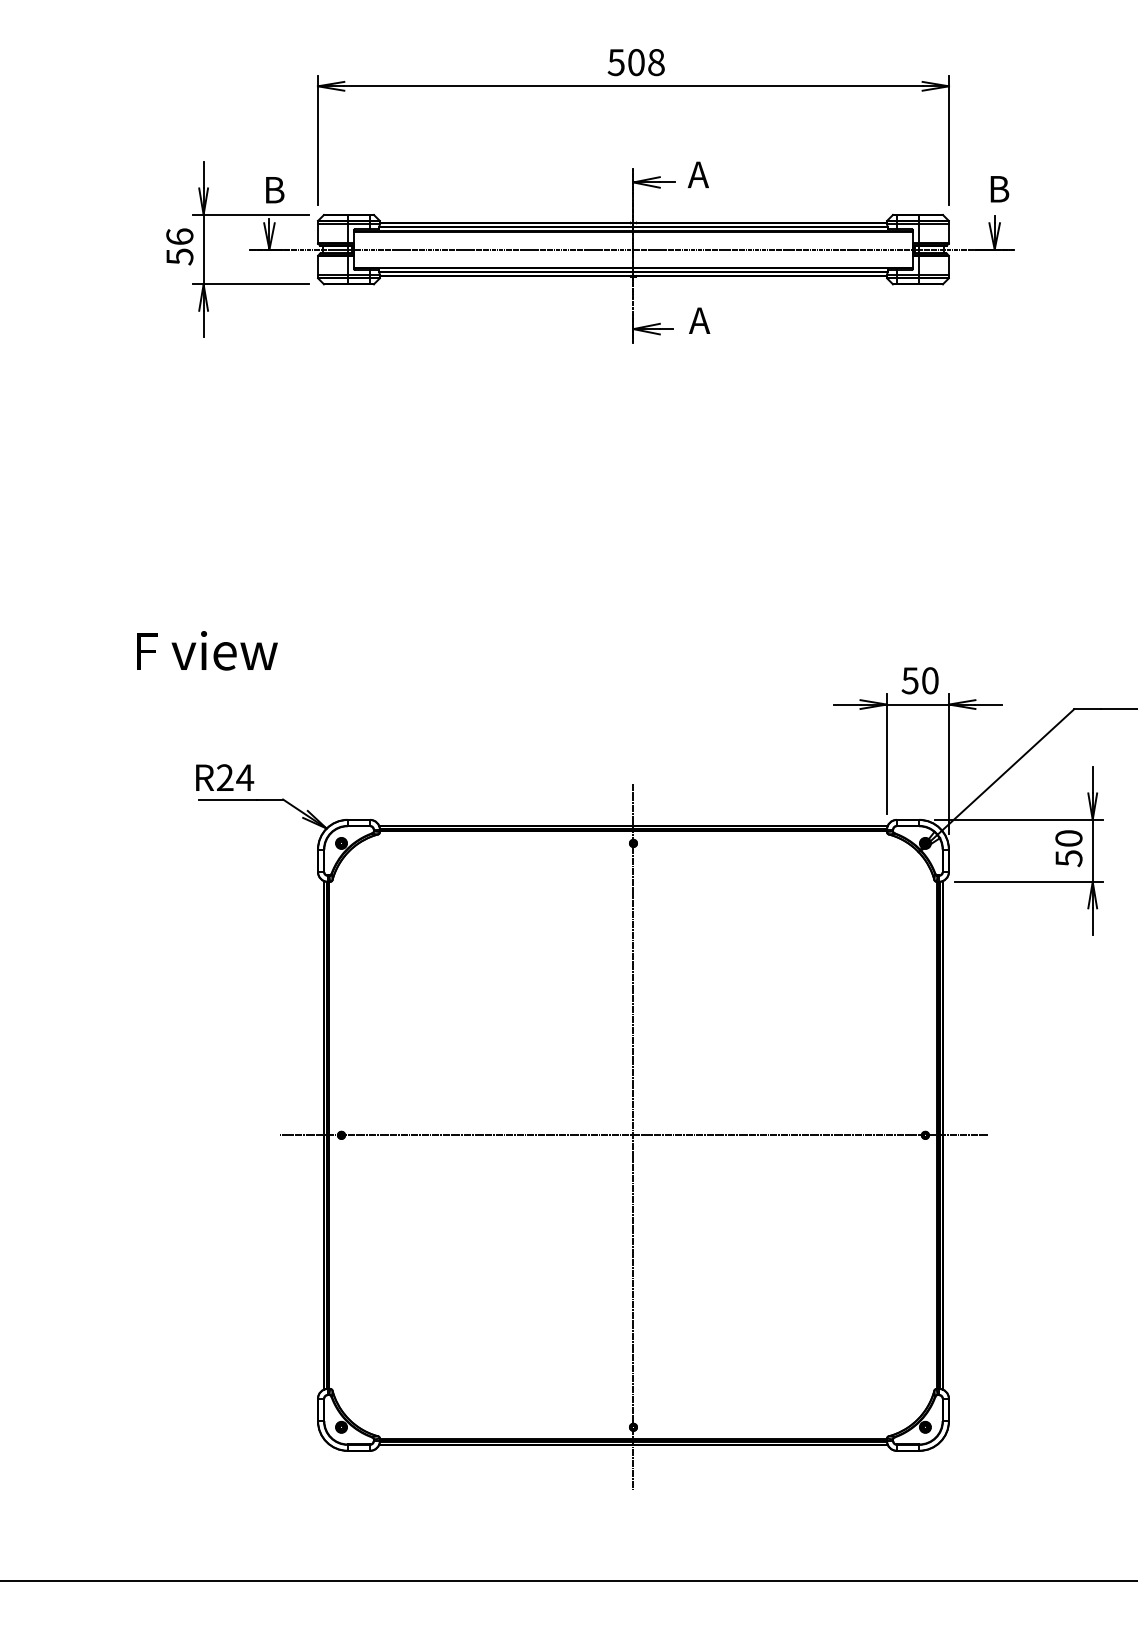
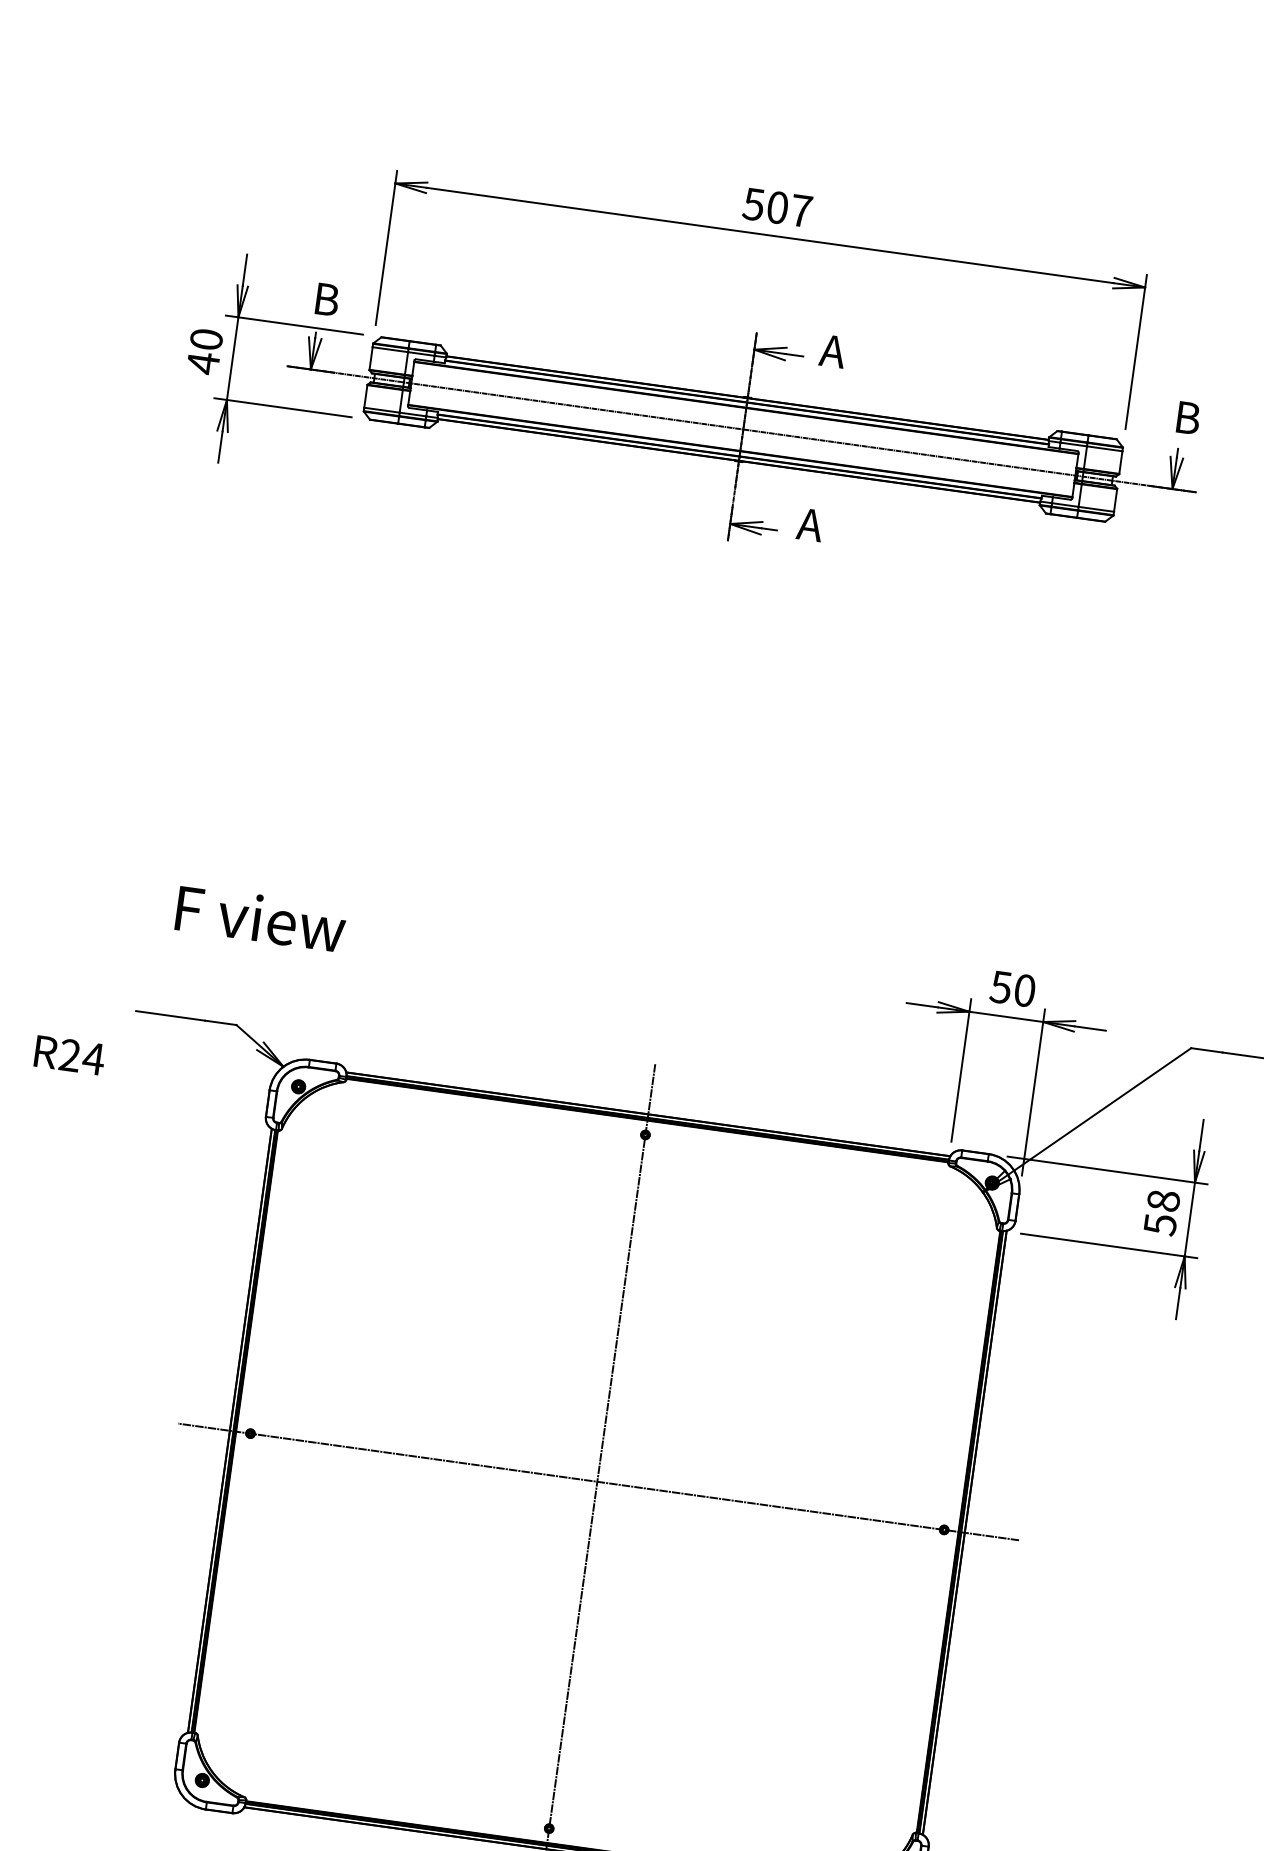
text: (656, 62) -> (801, 210), 508 -> 507
text: (179, 246) -> (204, 350), 56 -> 40
text: (207, 650) -> (261, 918), moved
text: (225, 777) -> (70, 1055), moved
text: (1069, 838) -> (1164, 1200), 50 -> 58

